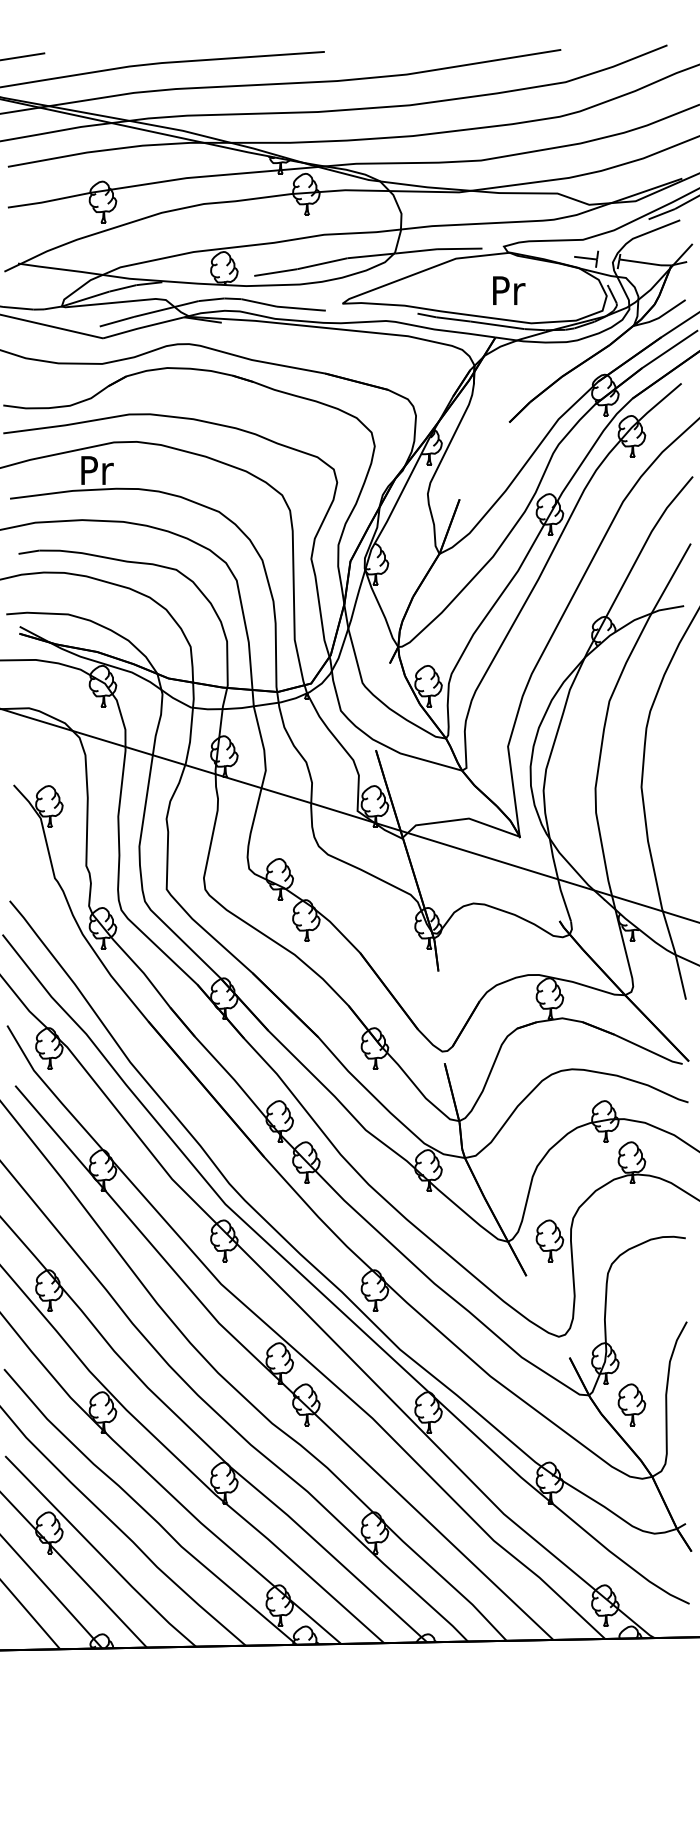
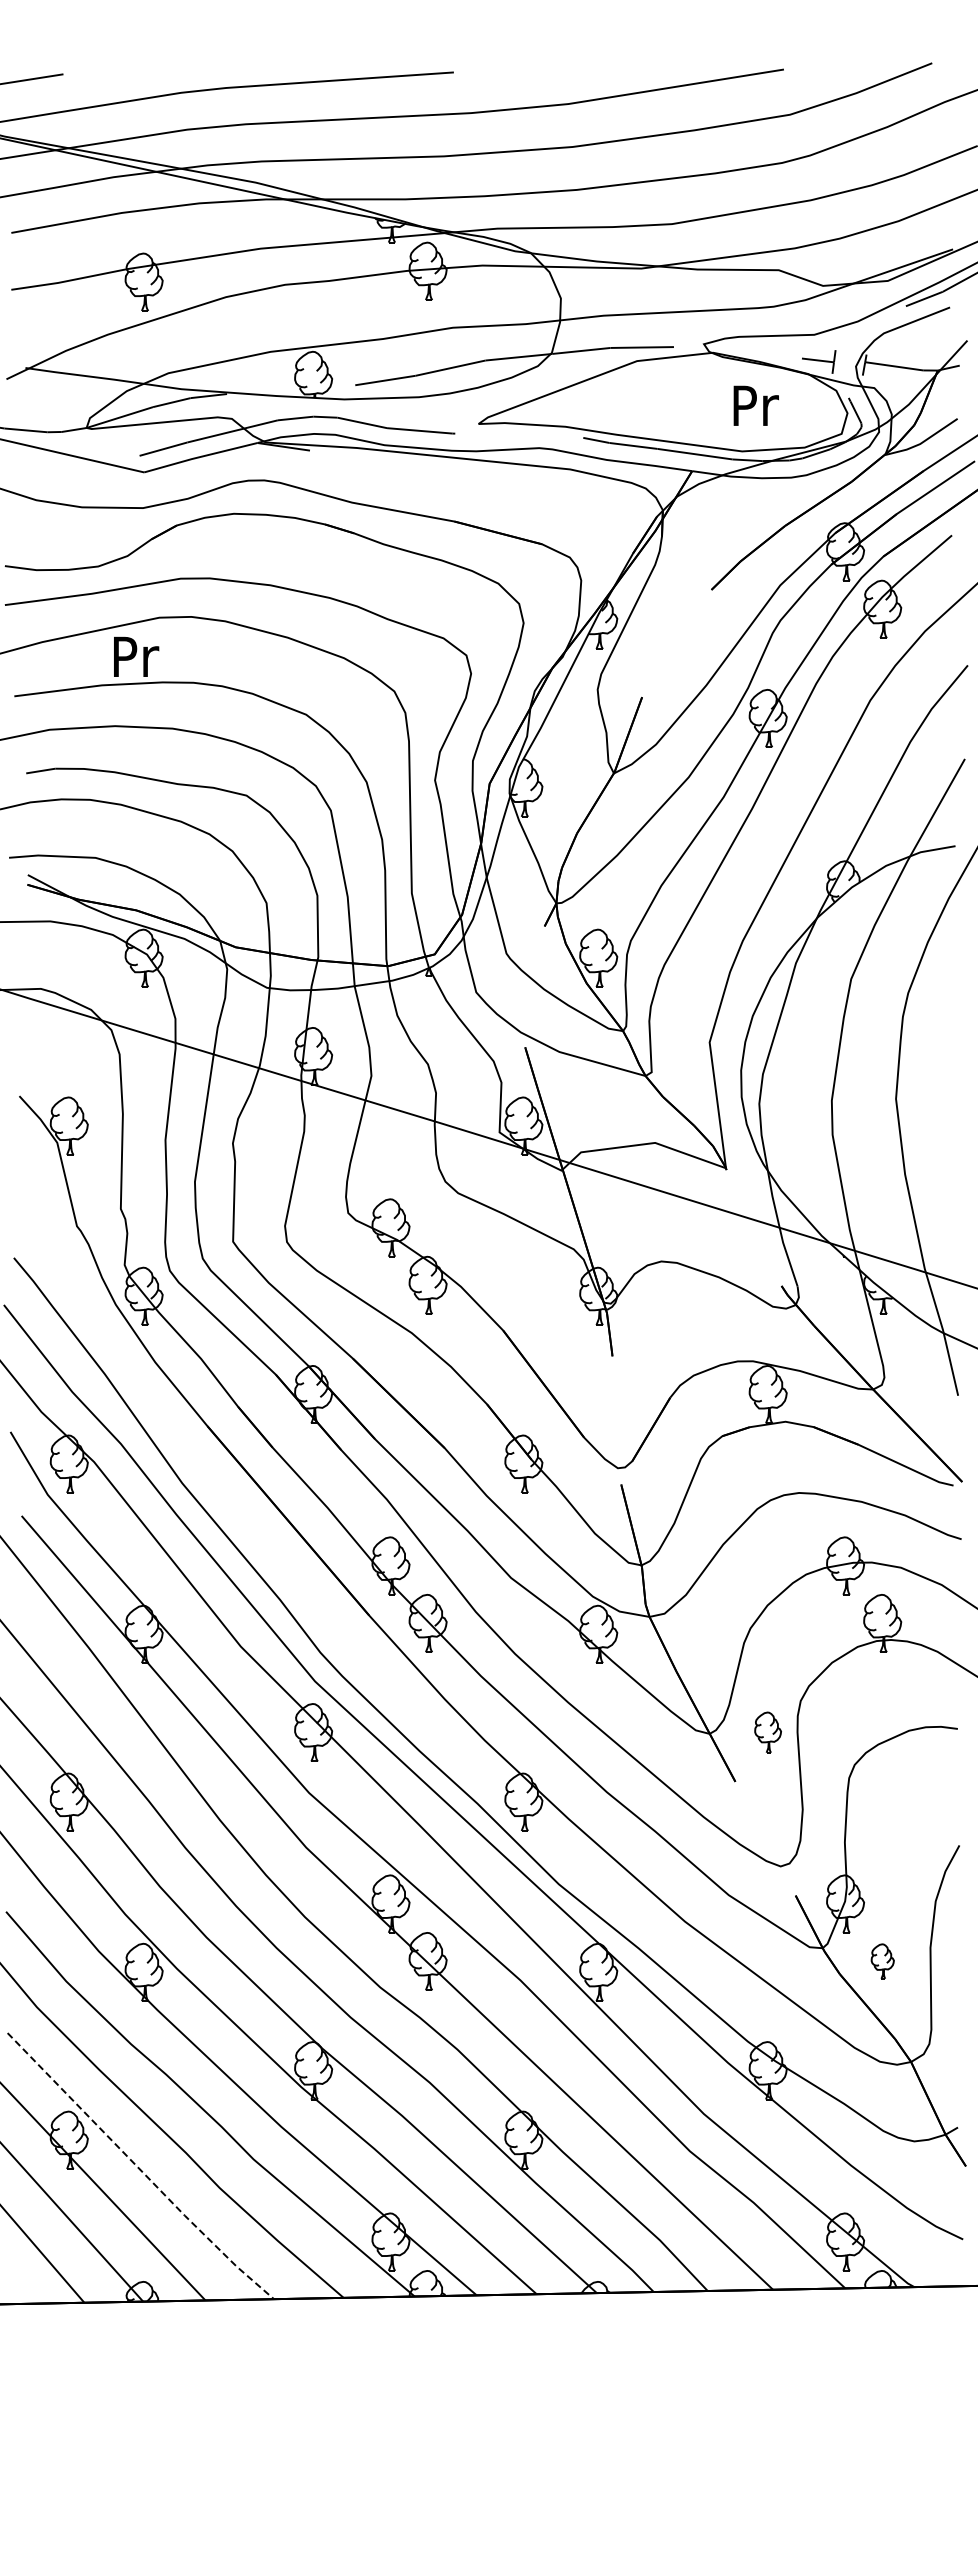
text: (508, 290) -> (755, 405), moved
part: (549, 1240) -> (767, 1732), size x0.7
part: (631, 1404) -> (882, 1961), size x0.6
line: (99, 1553) -> (139, 2169), solid -> dashed

